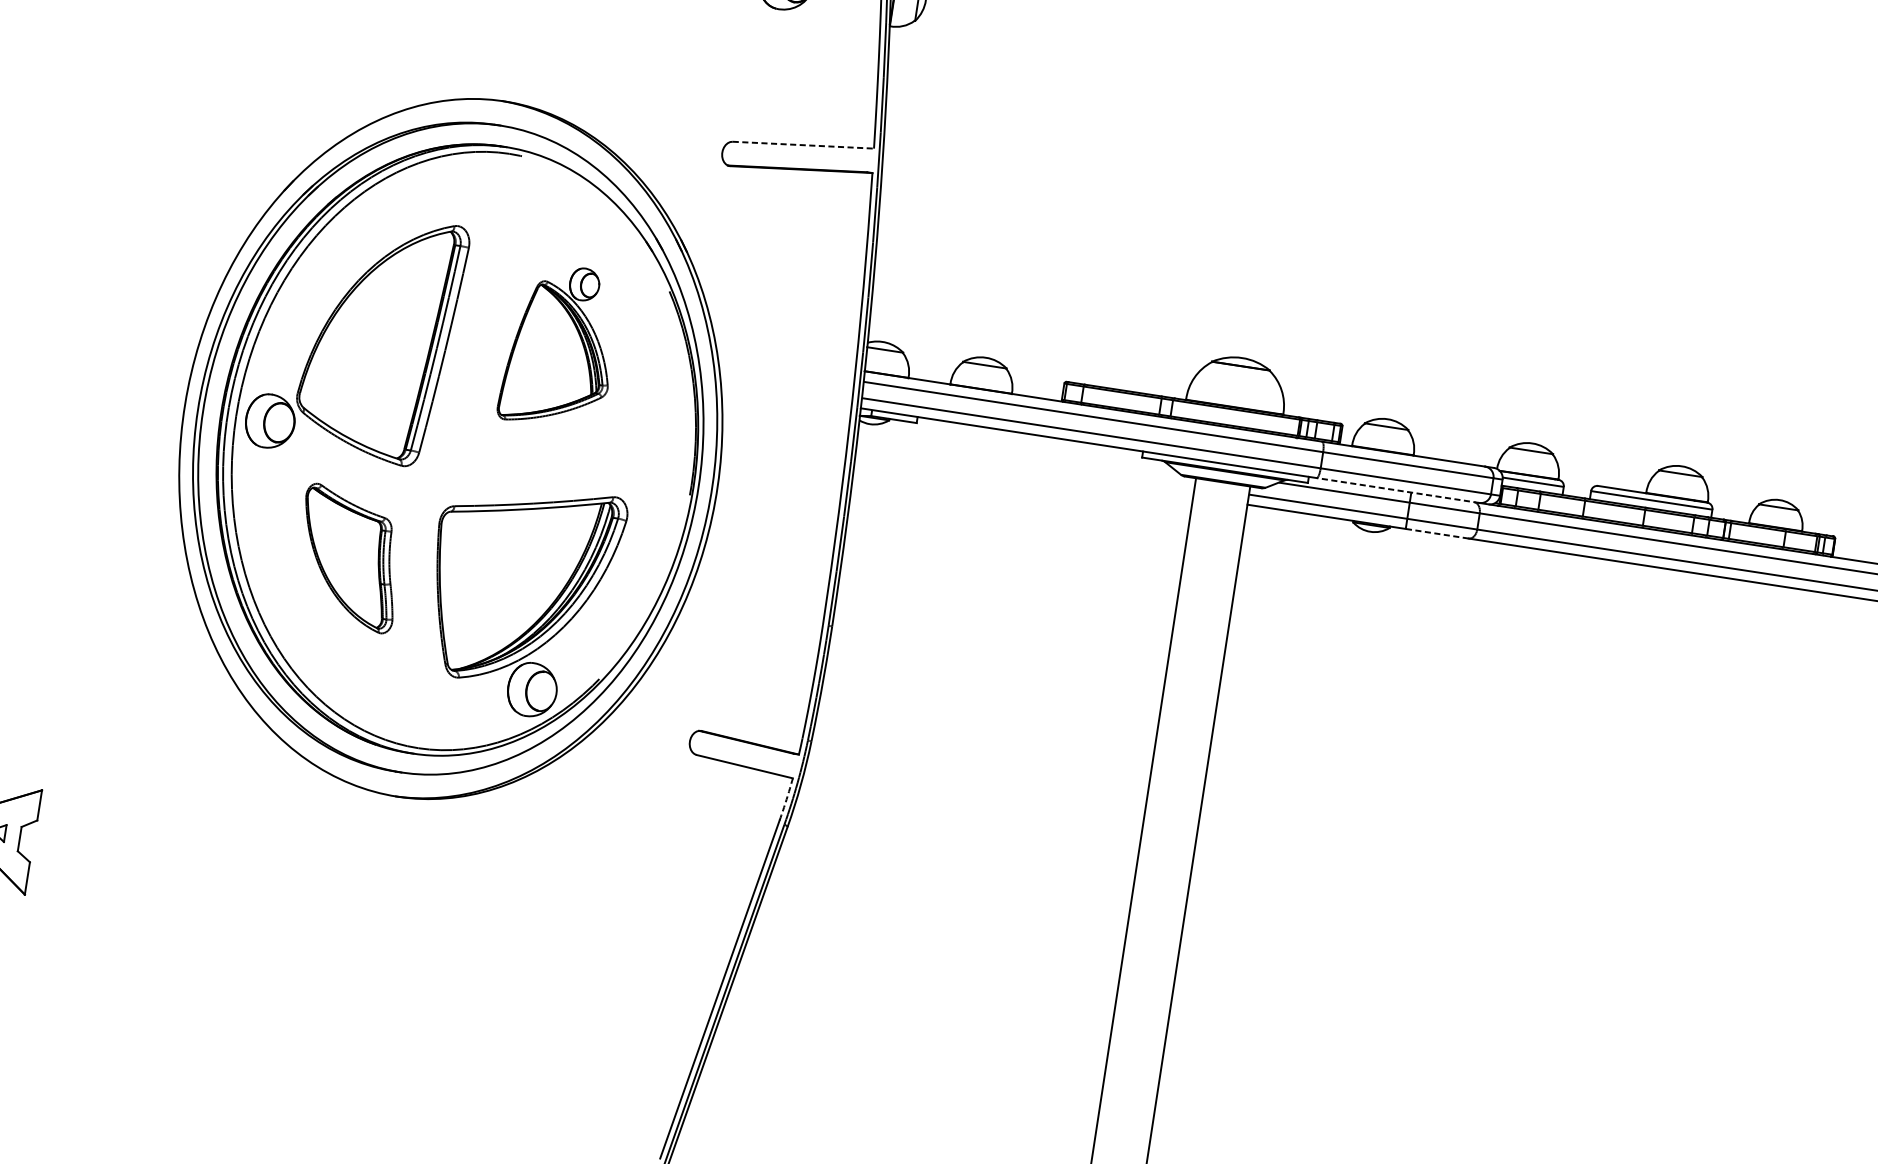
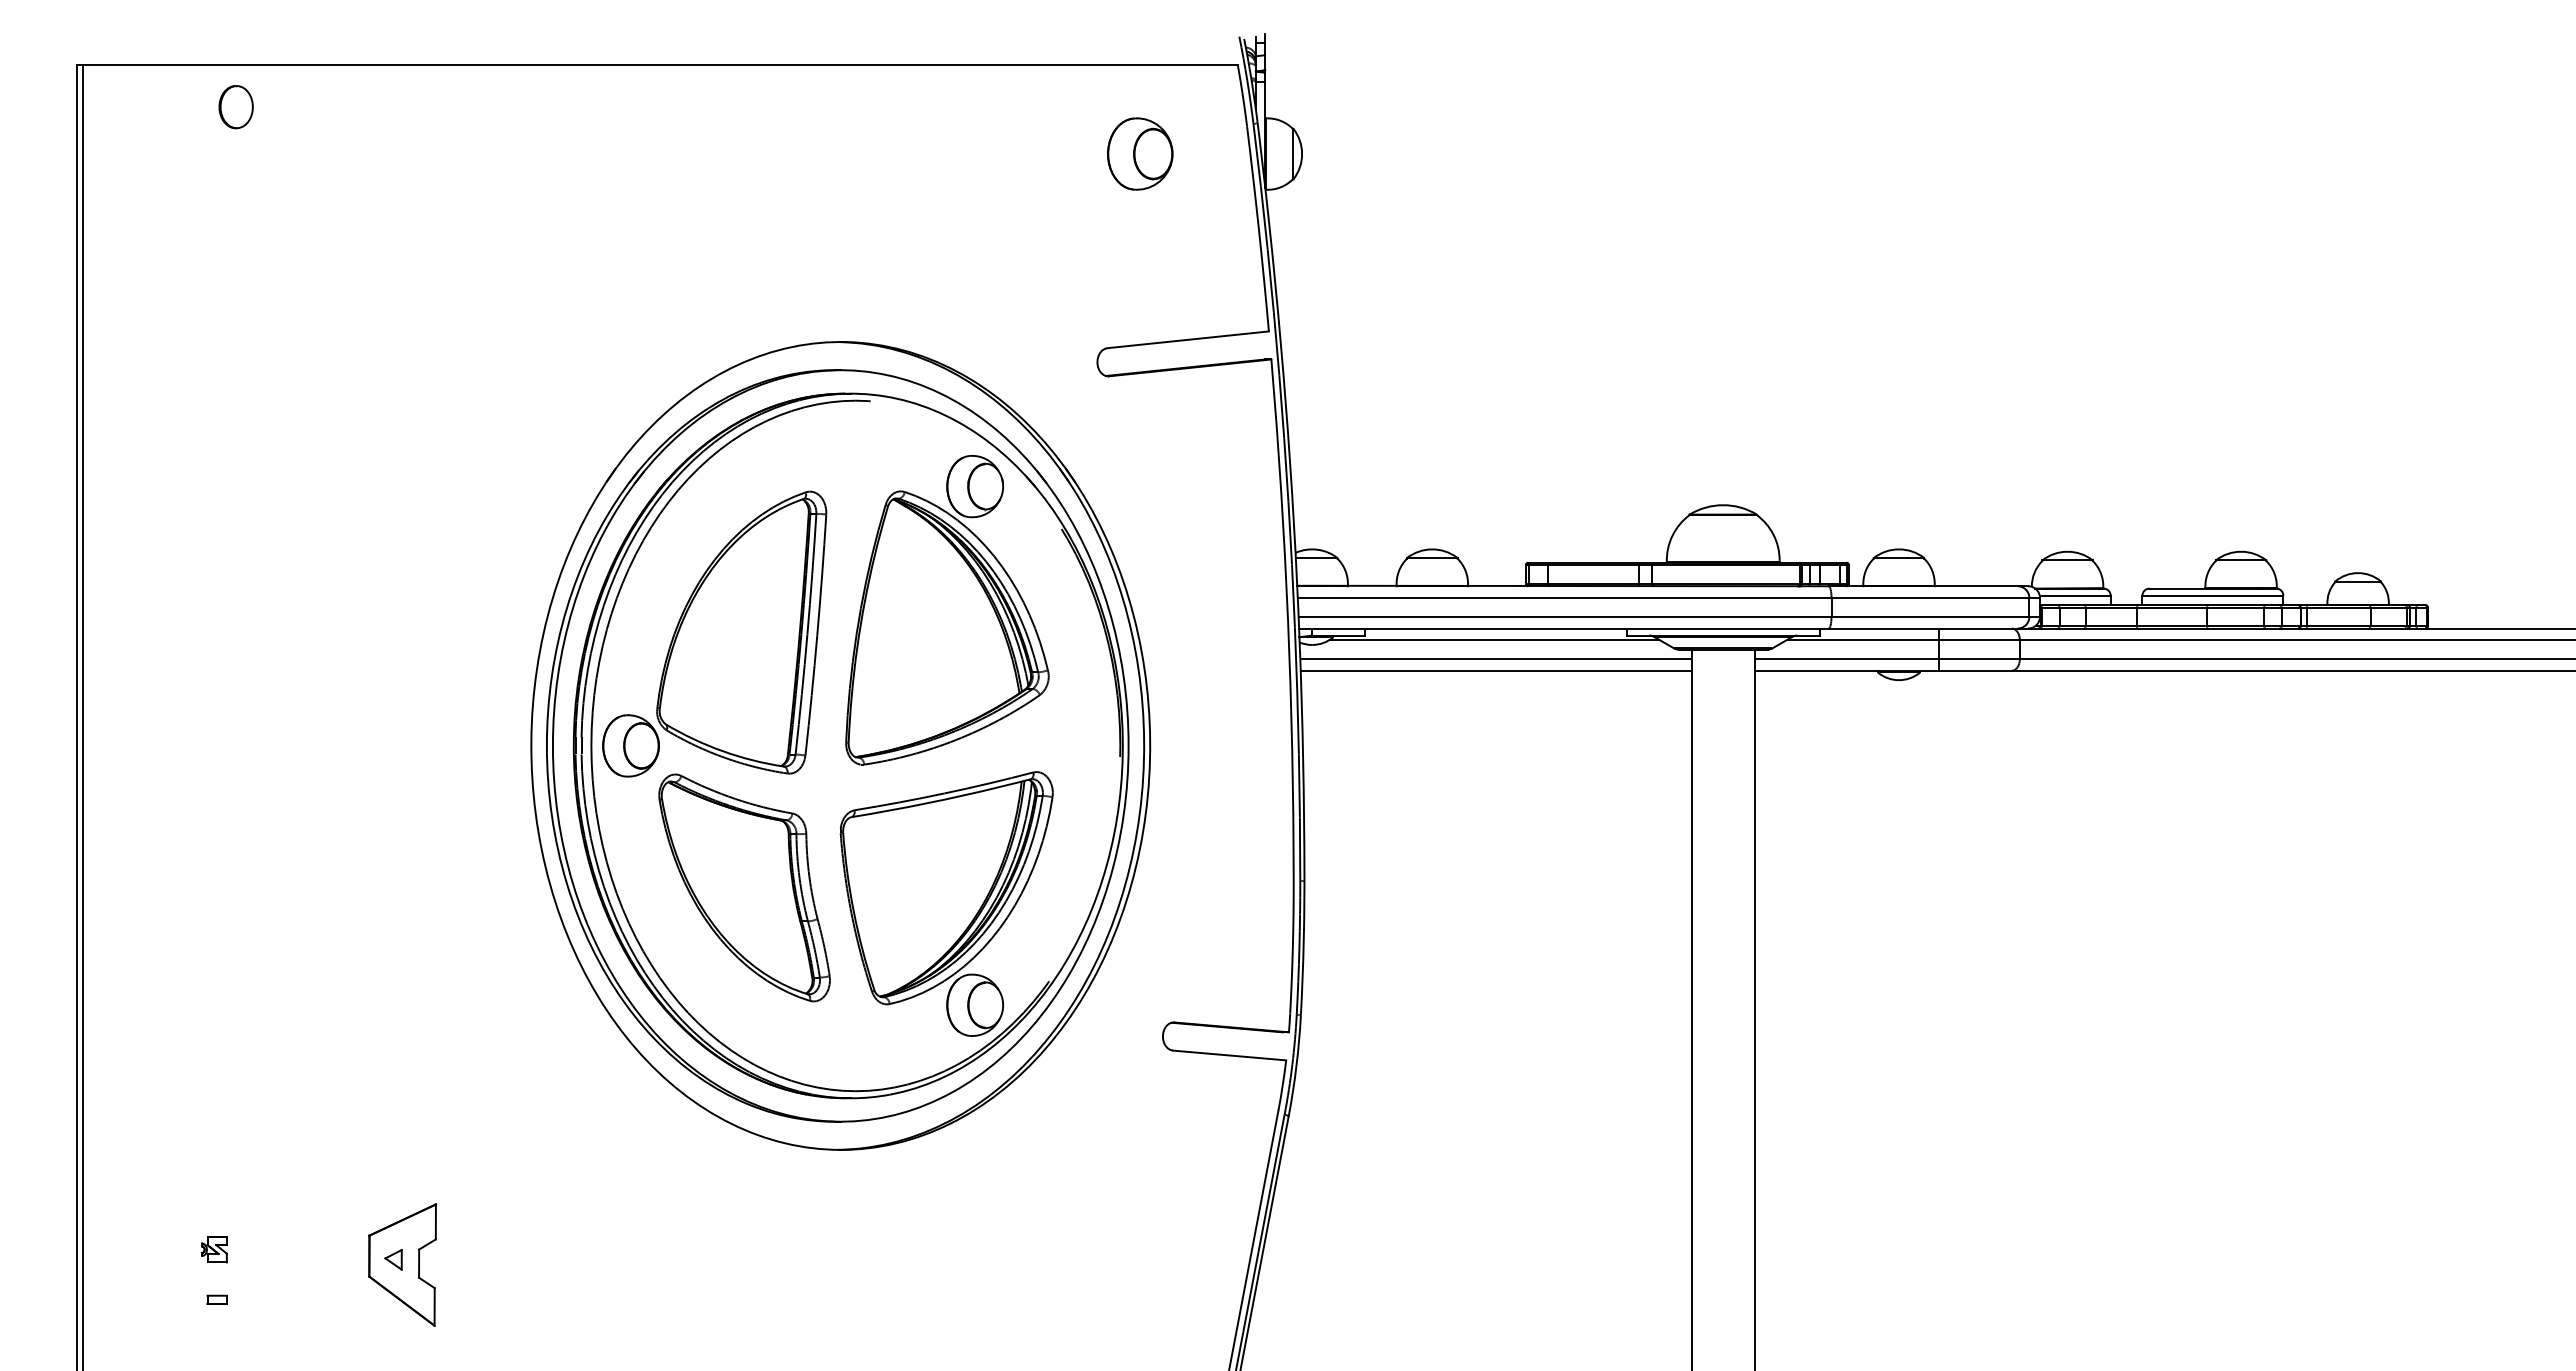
line: (803, 144) -> (1188, 339), dashed -> solid
part: (560, 346) -> (947, 610), size x1.67
line: (1027, 444) -> (1494, 640), added
line: (1025, 460) -> (1495, 659), added
line: (1024, 470) -> (1495, 670), added
line: (1397, 490) -> (1922, 628), dashed -> solid
line: (1437, 533) -> (1975, 670), dashed -> solid
part: (349, 558) -> (744, 887), size x1.43
arc: (786, 799) -> (1282, 1085), dashed -> solid

